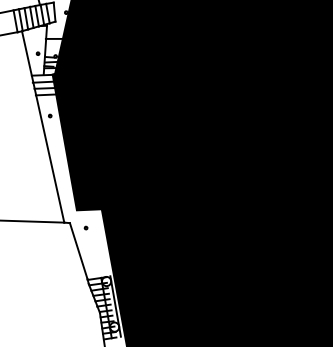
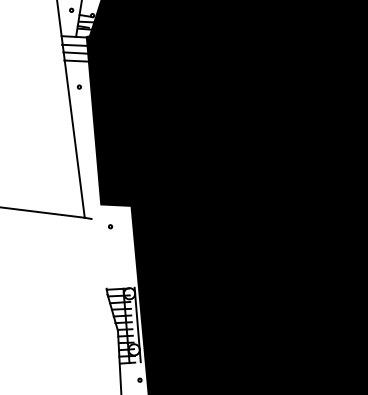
line: (78, 251) -> (98, 254), removed

